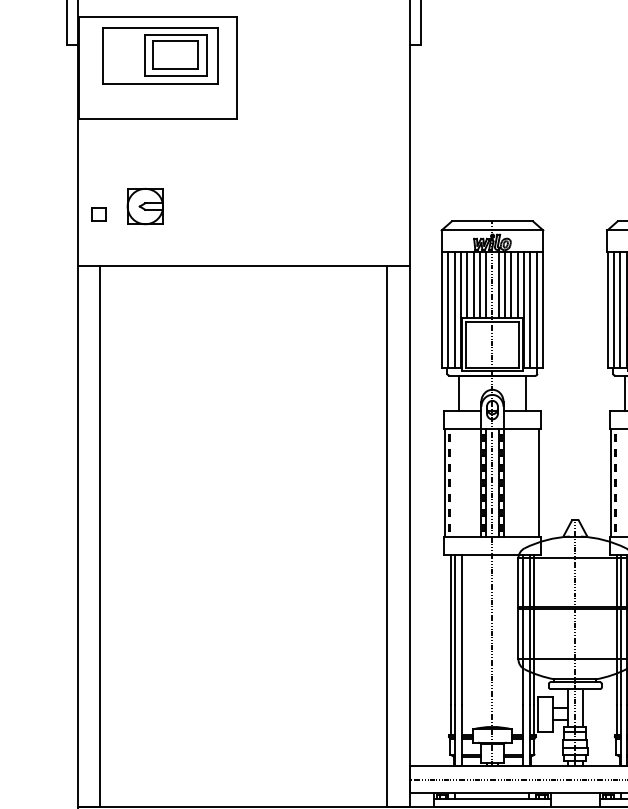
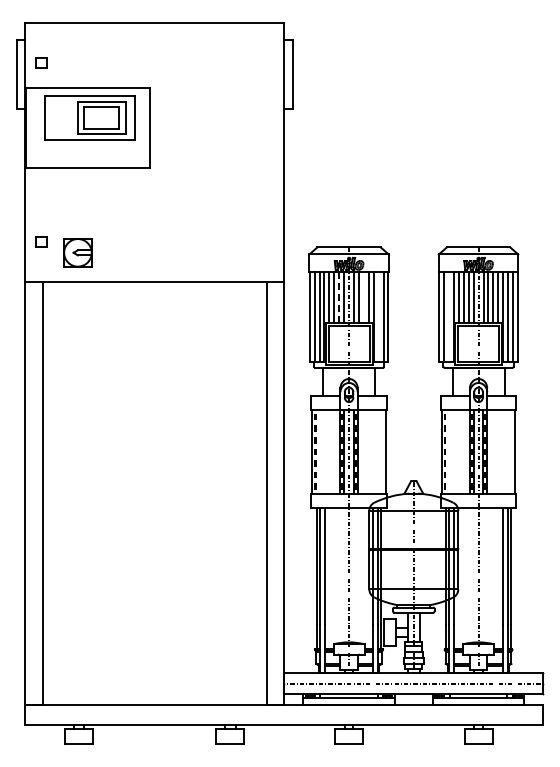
part: (144, 206) -> (77, 252), moved
line: (480, 285) -> (339, 297), solid -> dashed
line: (510, 285) -> (363, 297), removed
line: (530, 309) -> (378, 316), removed
line: (621, 309) -> (449, 316), removed

